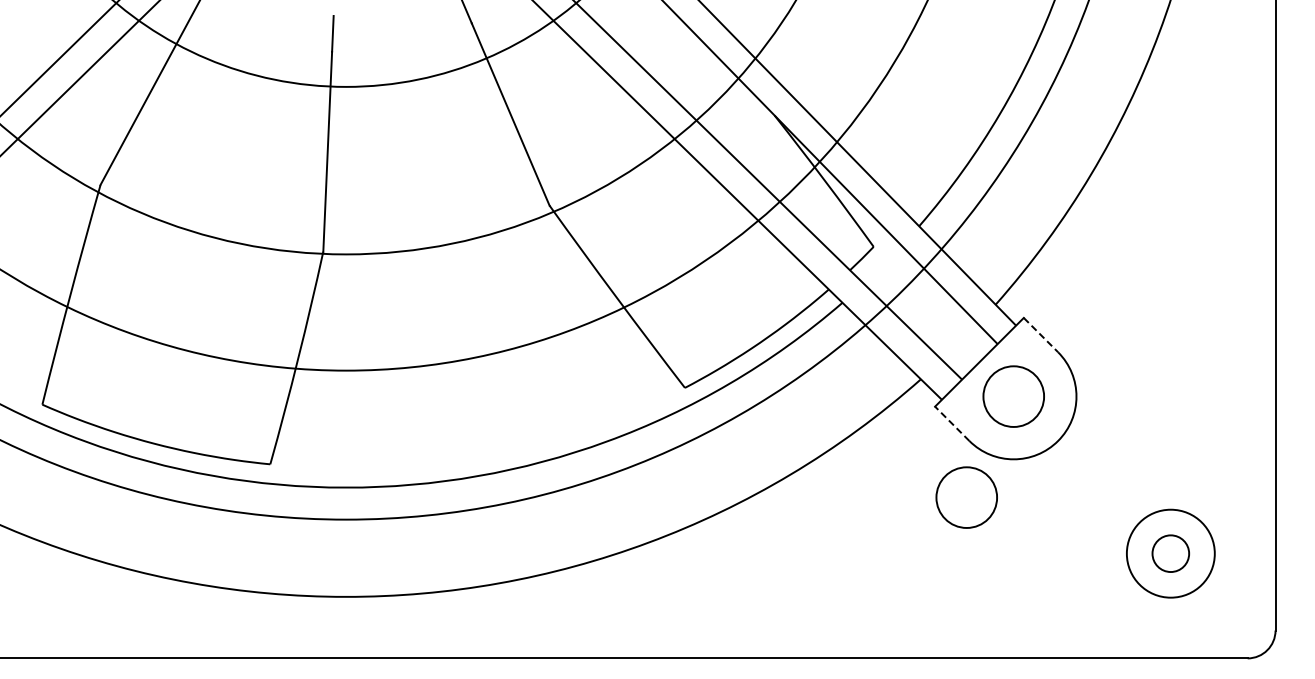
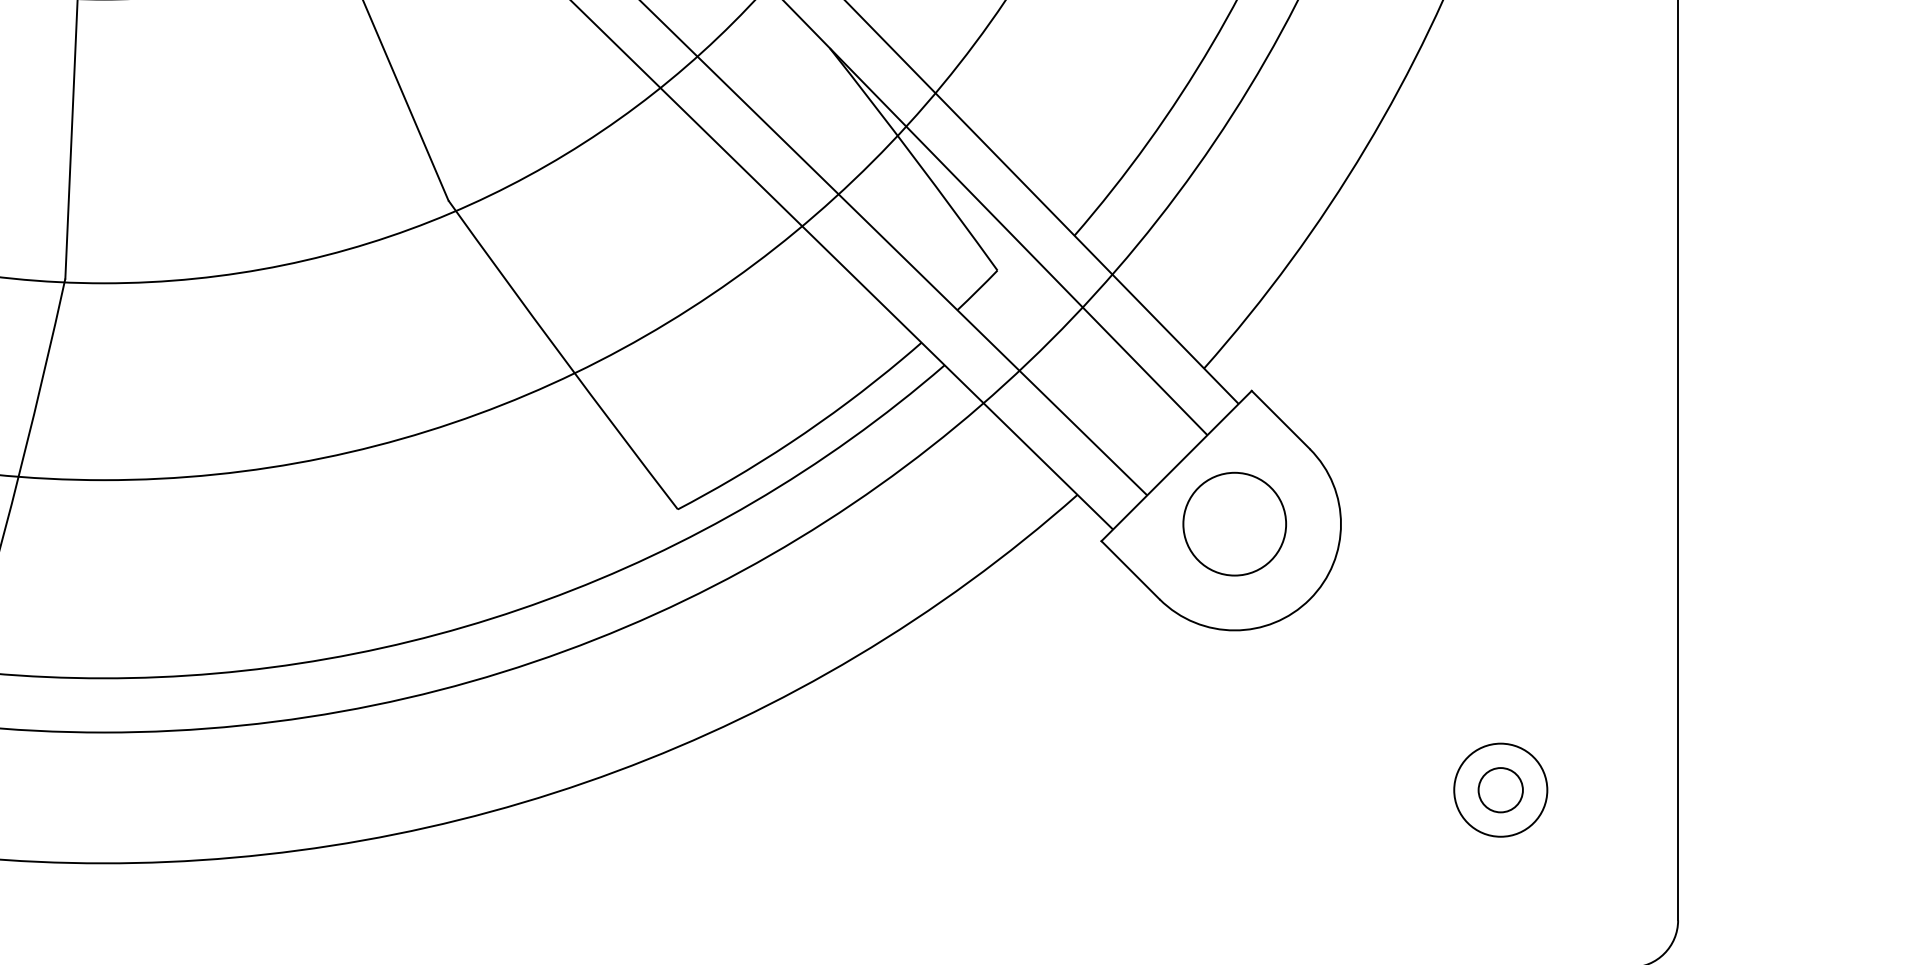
line: (1041, 335) -> (1281, 420), dashed -> solid
line: (951, 423) -> (1129, 569), dashed -> solid
circle: (966, 497) -> (1154, 695), removed
circle: (1170, 553) -> (1500, 789), size x0.62
circle: (1170, 553) -> (1500, 789), size x0.71

